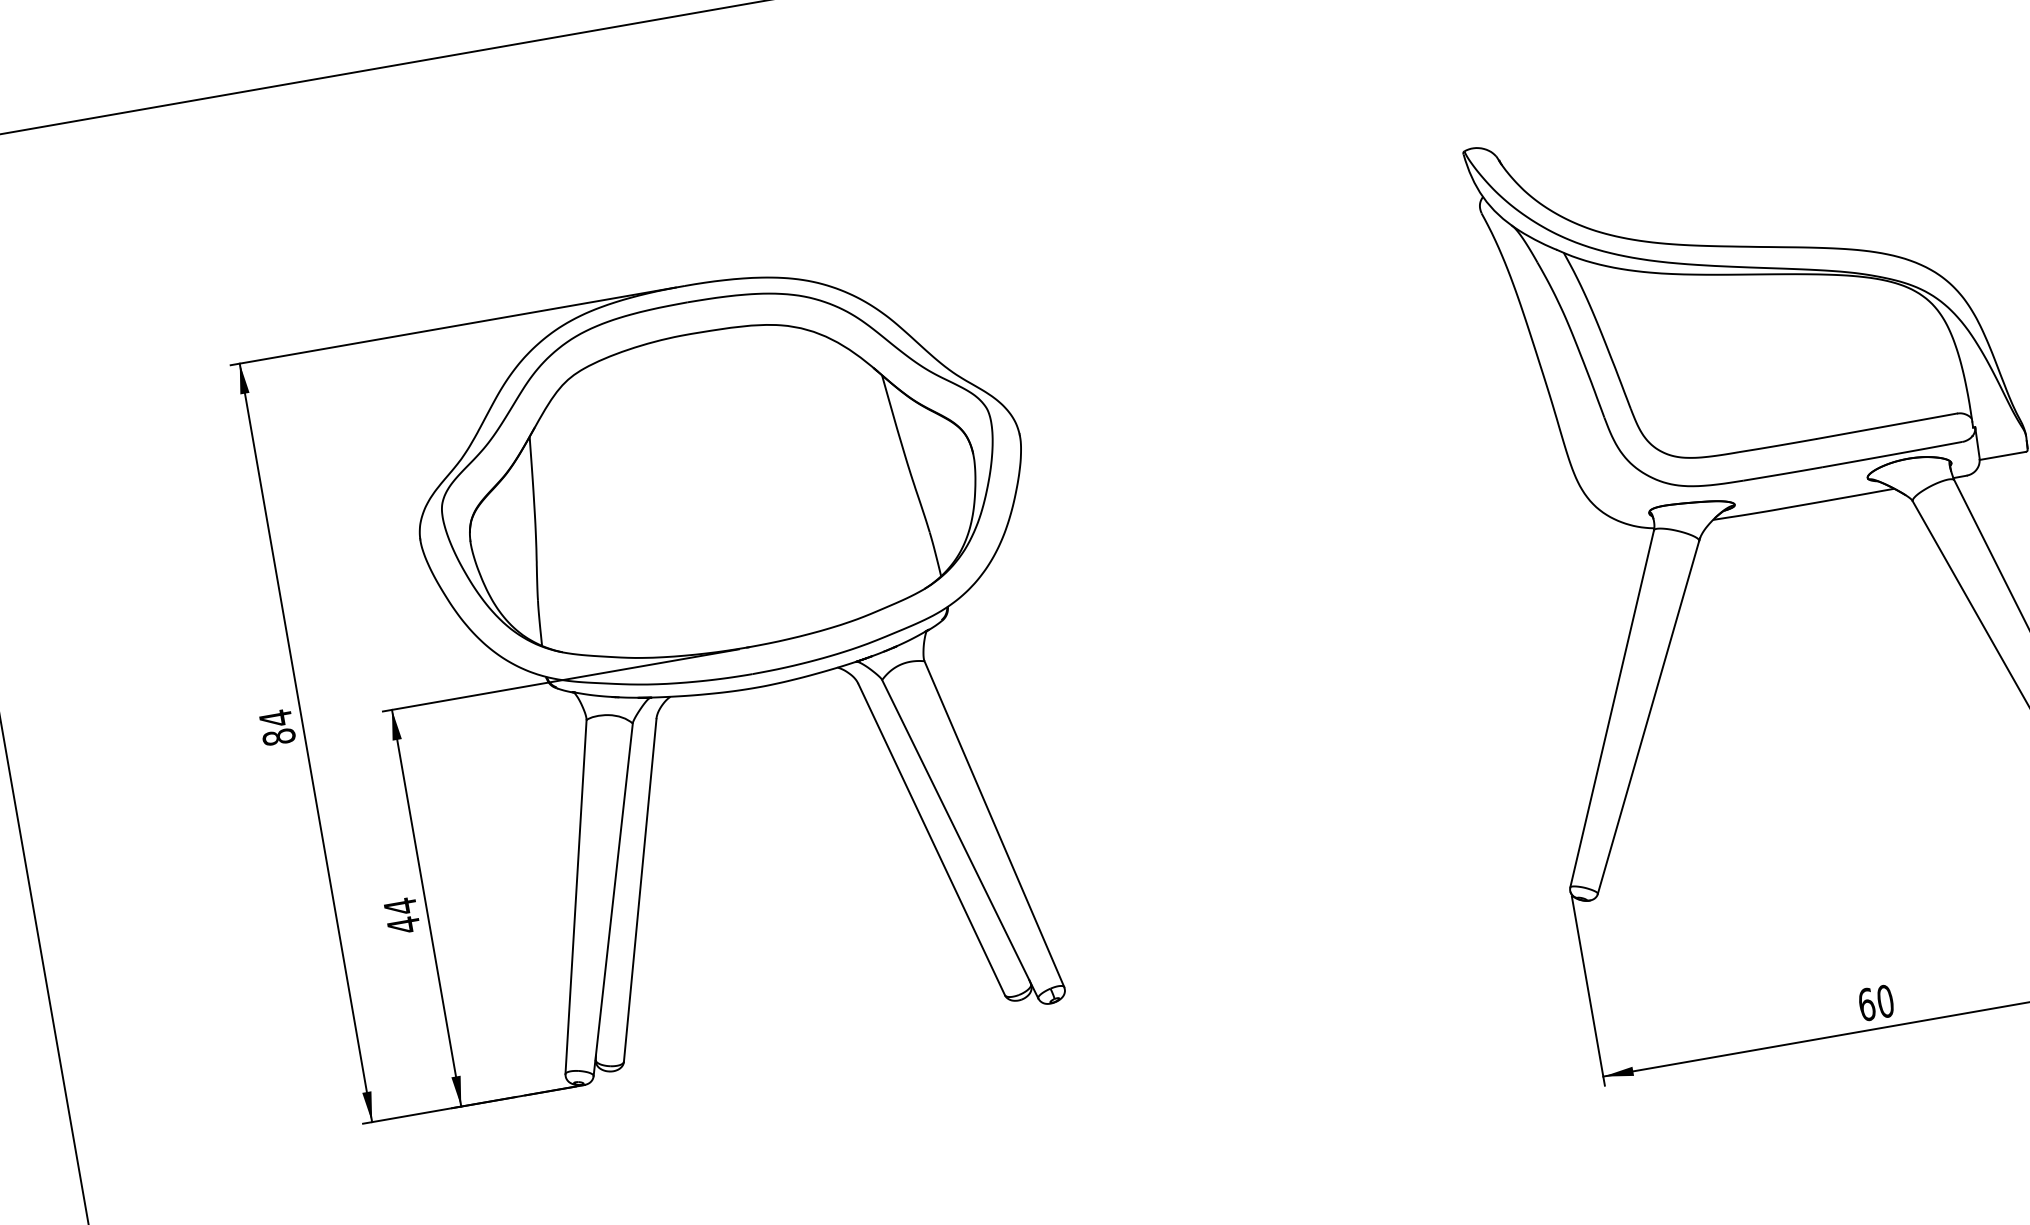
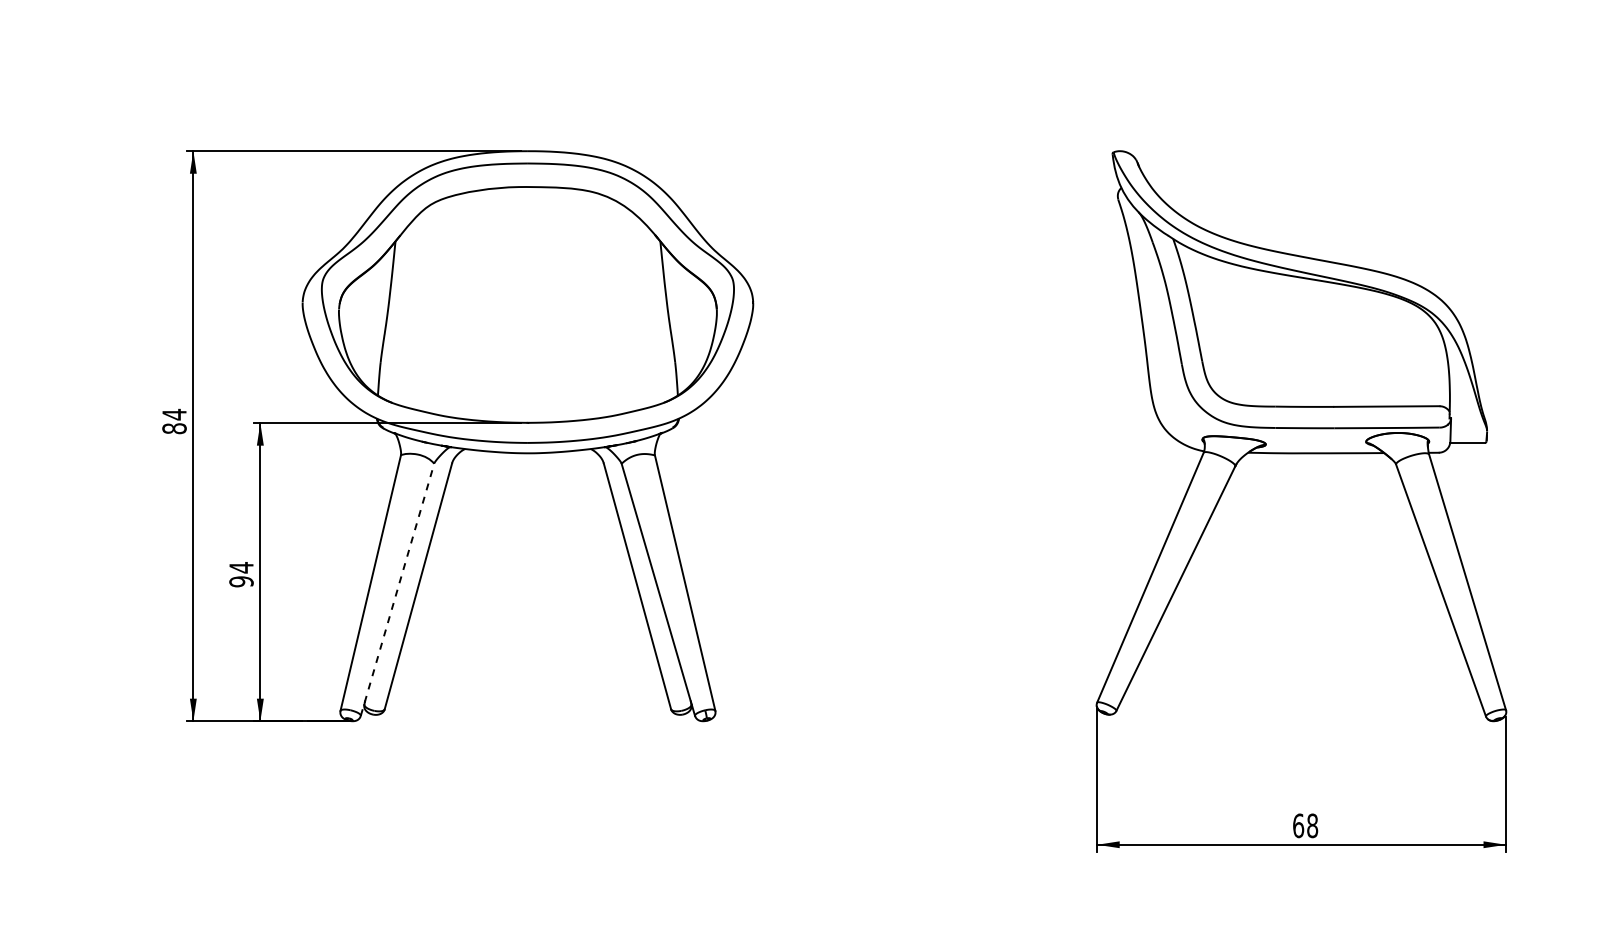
line: (613, 899) -> (397, 589), solid -> dashed
text: (403, 924) -> (241, 581), 44 -> 94
text: (1885, 1000) -> (1312, 825), 60 -> 68

